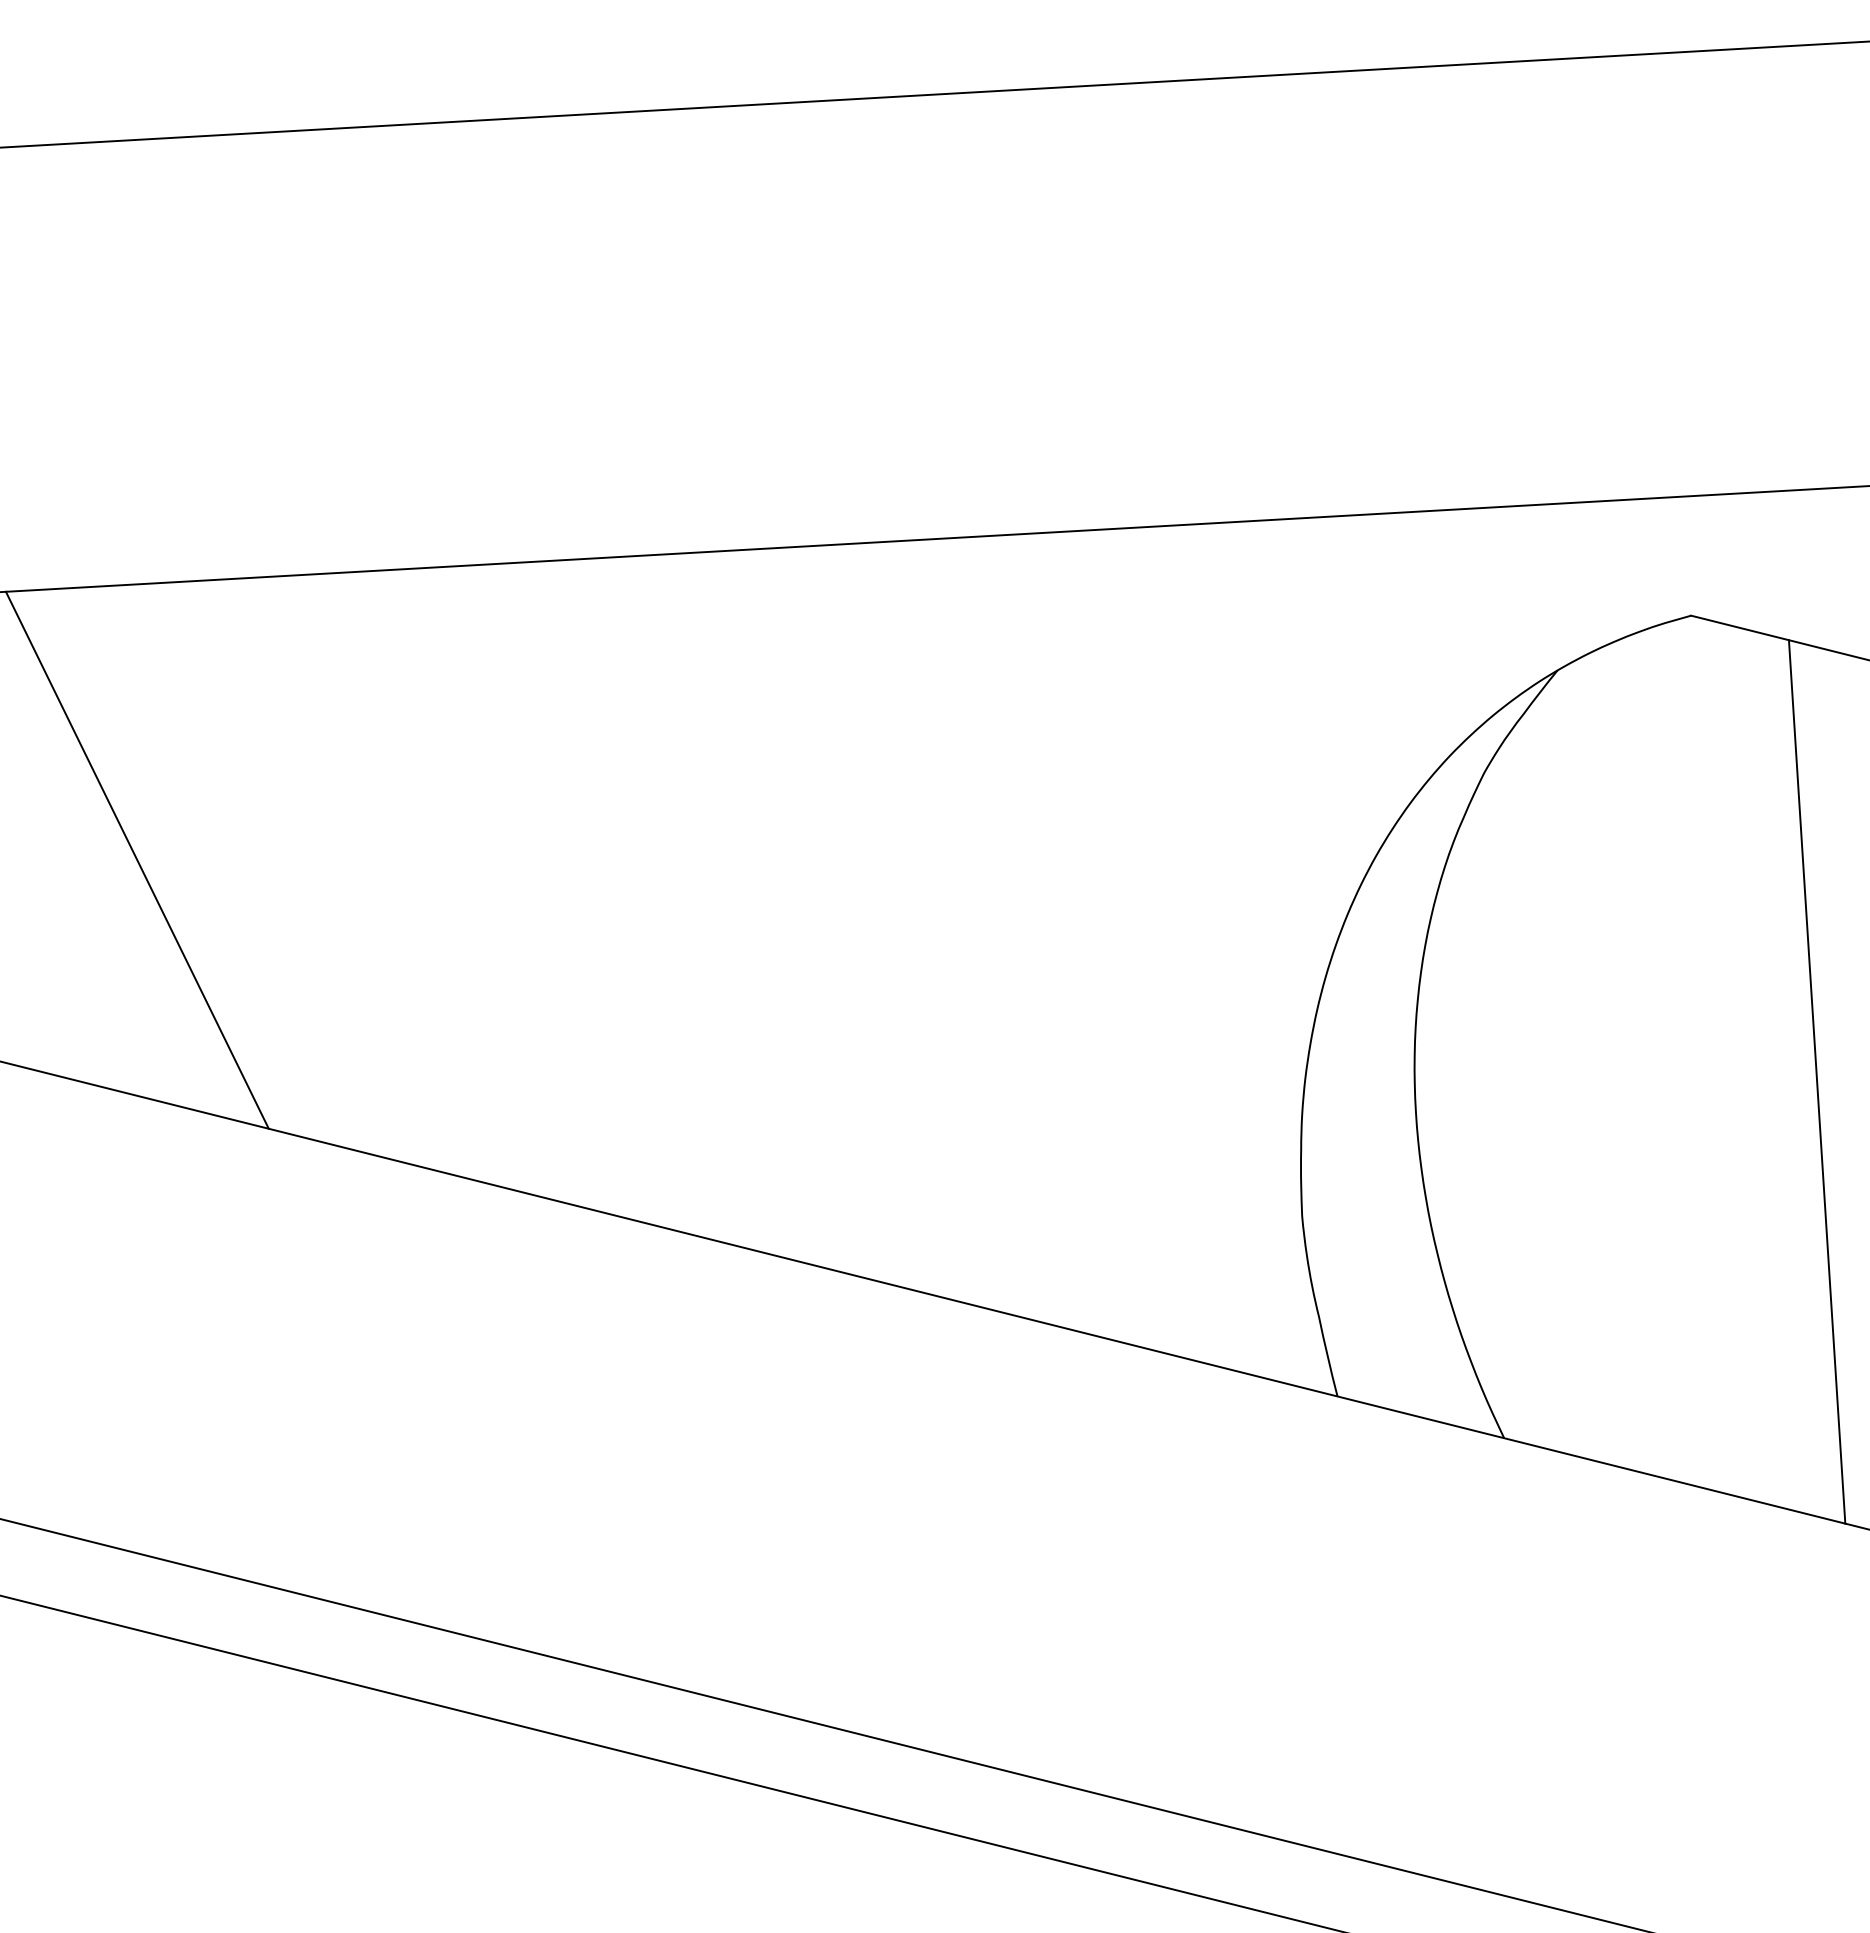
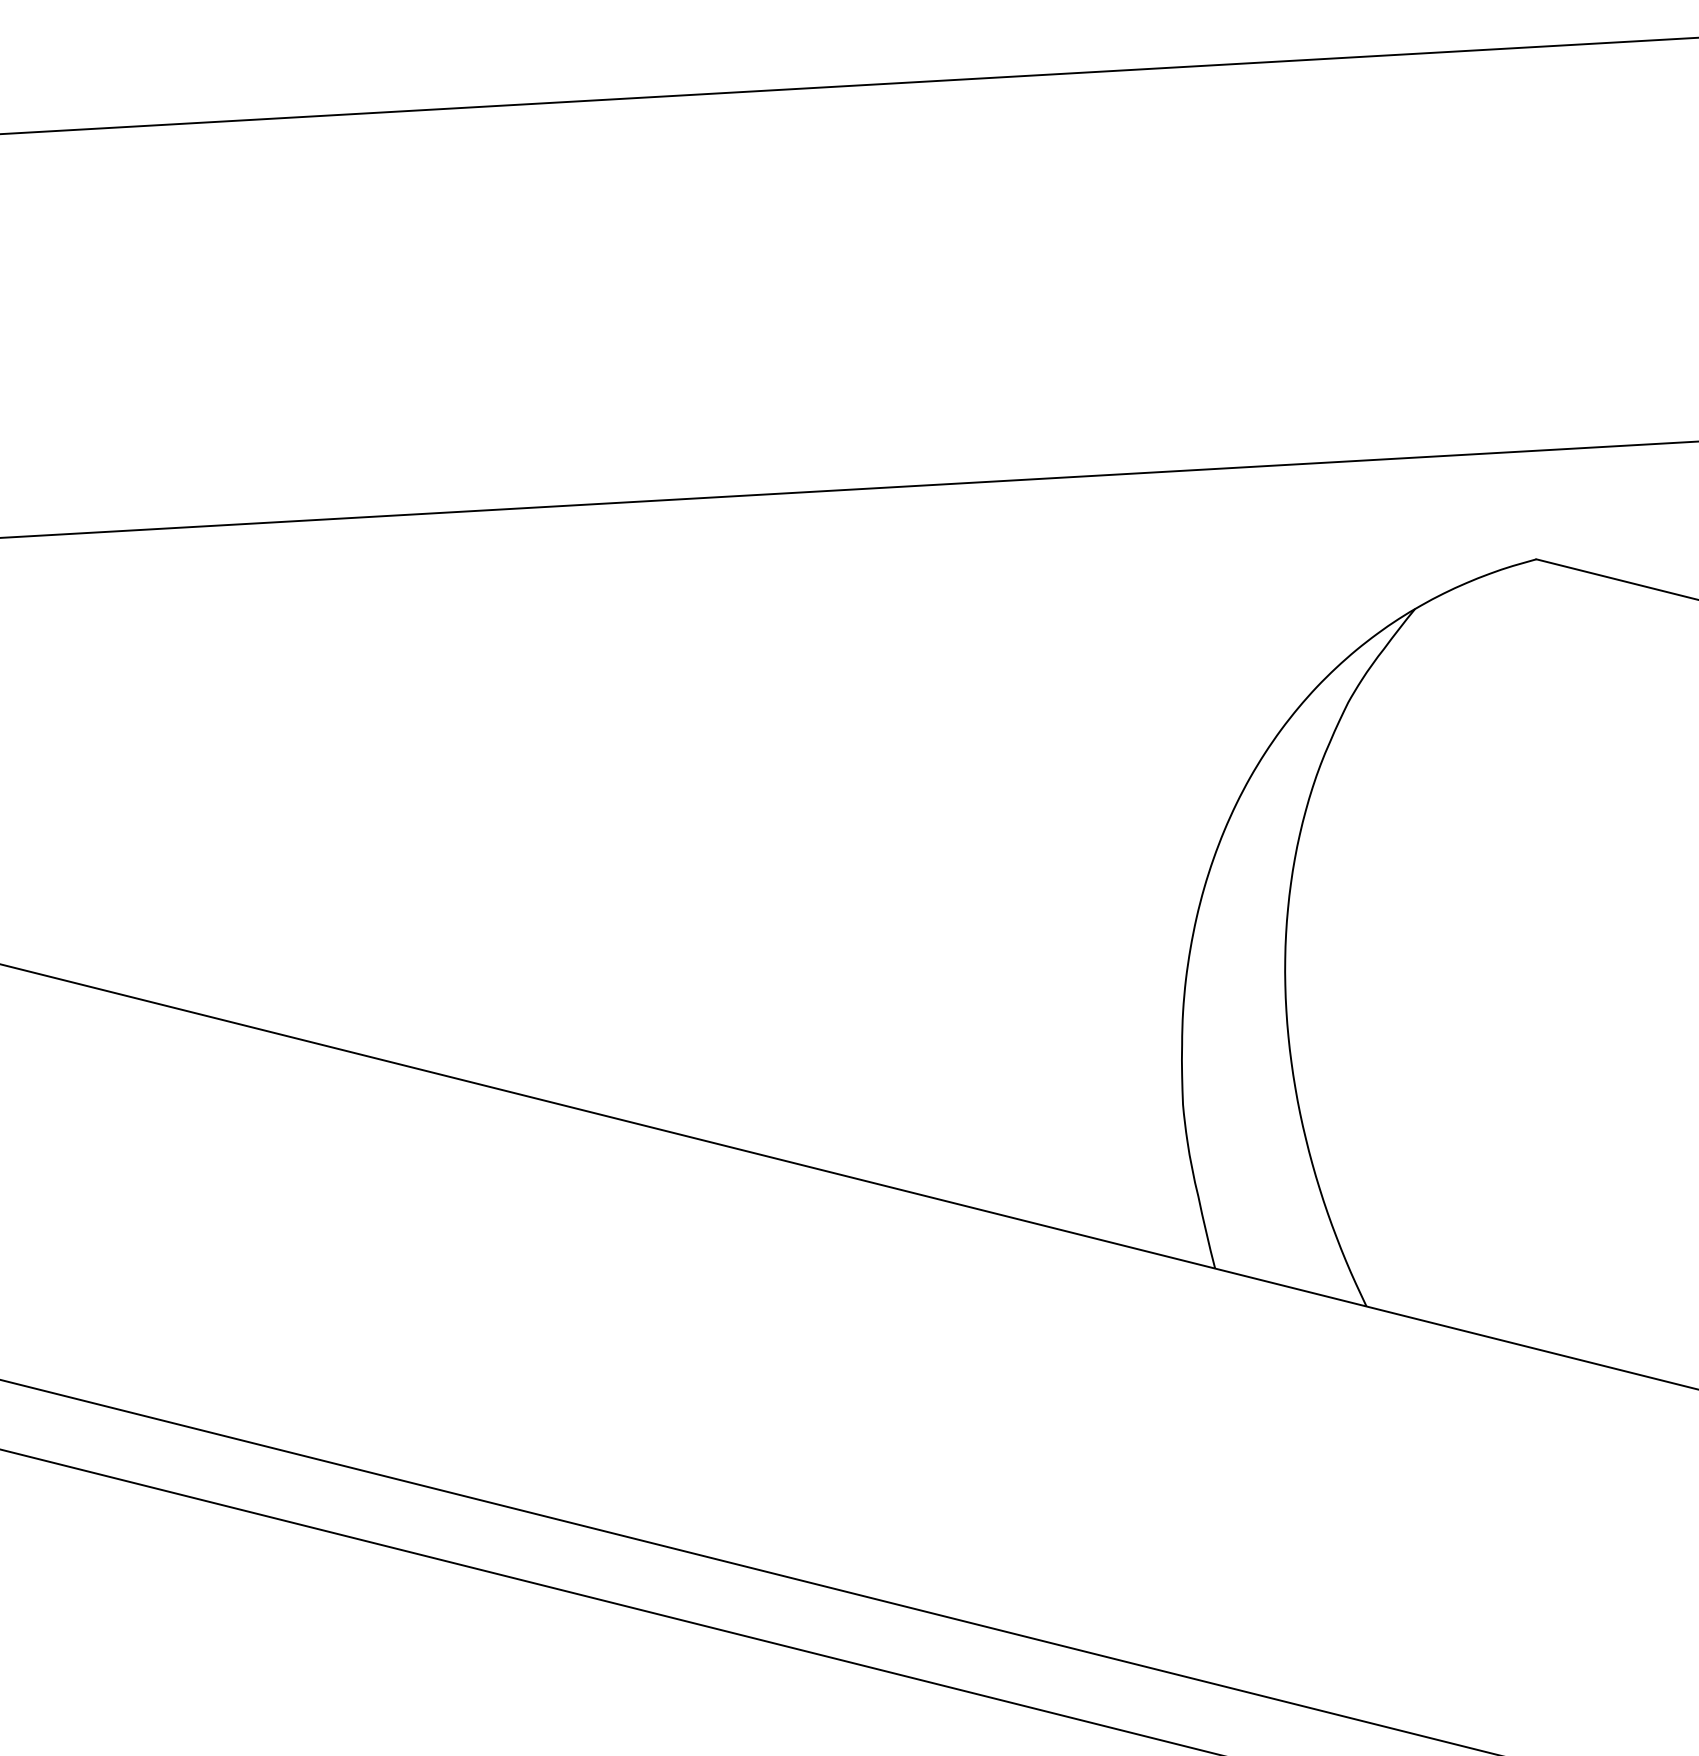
line: (136, 859) -> (124, 780), removed
line: (1816, 1081) -> (1650, 982), removed

